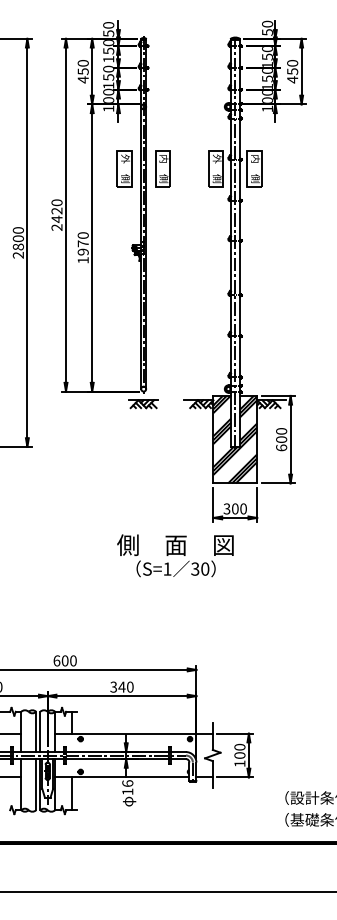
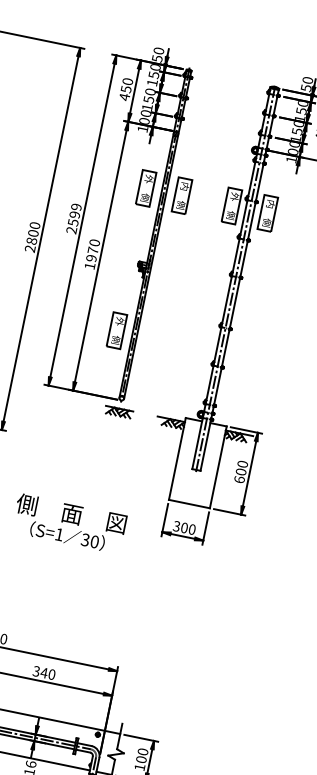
text: (56, 210) -> (74, 214), 2420 -> 2599
part: (124, 320) -> (116, 330), added
hatch: (235, 439) -> (198, 463), removed
text: (175, 555) -> (69, 523), moved

